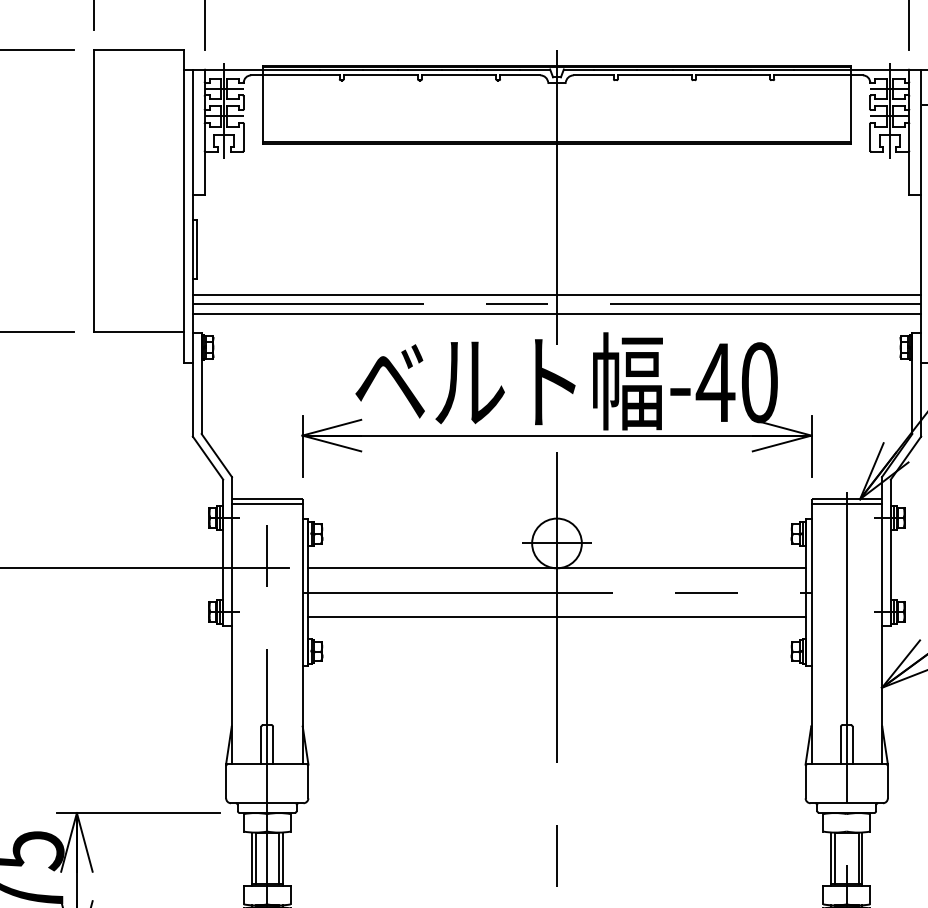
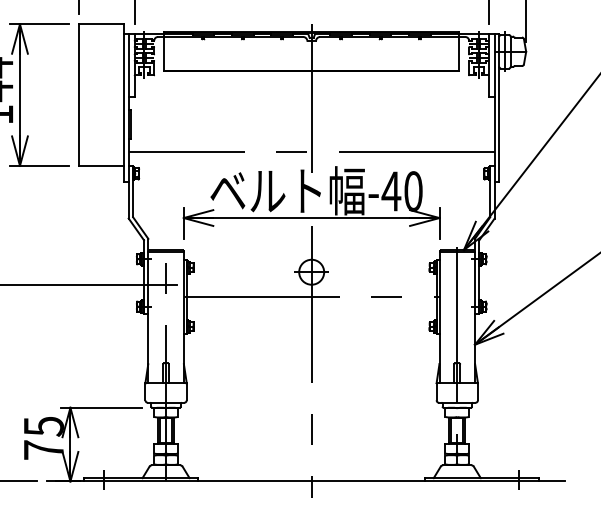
line: (556, 295) -> (311, 147), removed
line: (556, 315) -> (311, 157), removed
line: (556, 567) -> (311, 284), removed
line: (556, 617) -> (311, 309), removed

